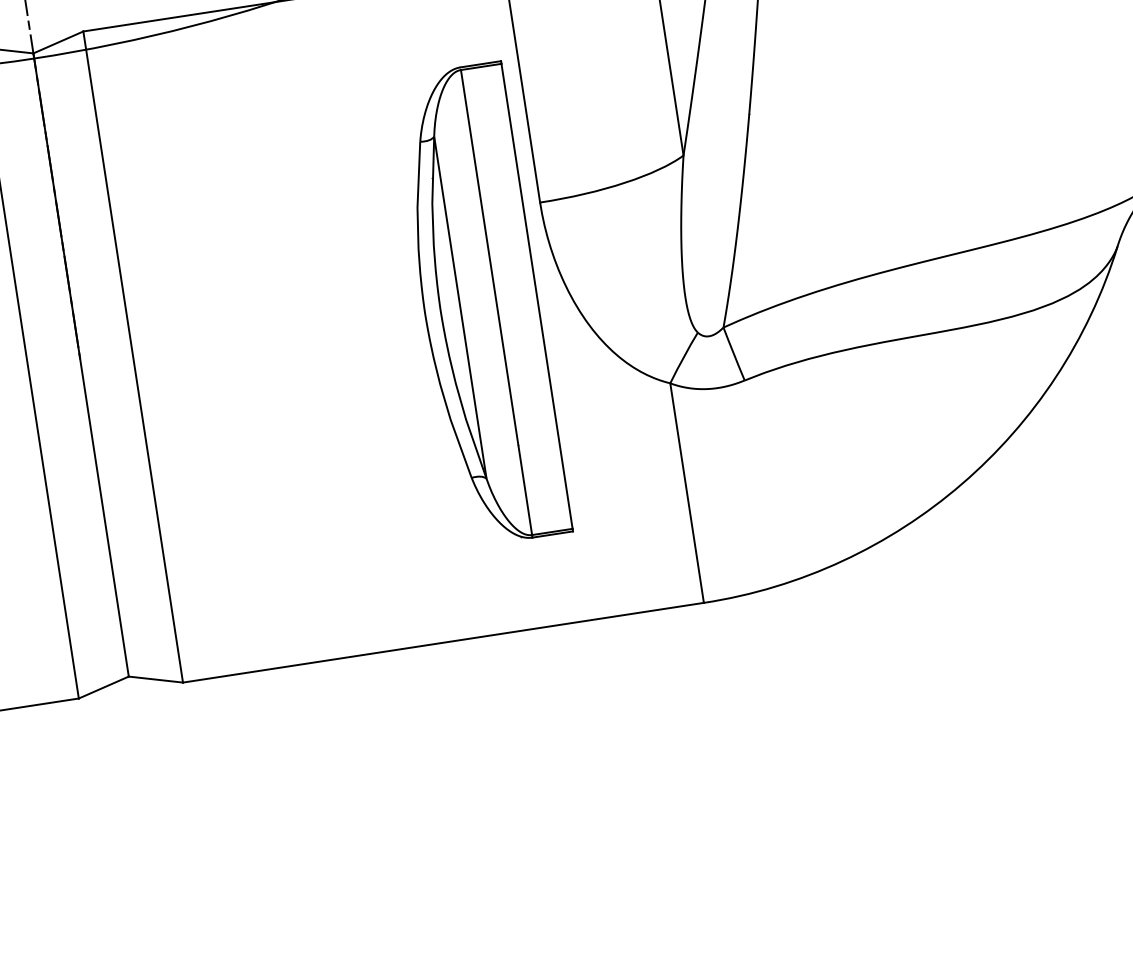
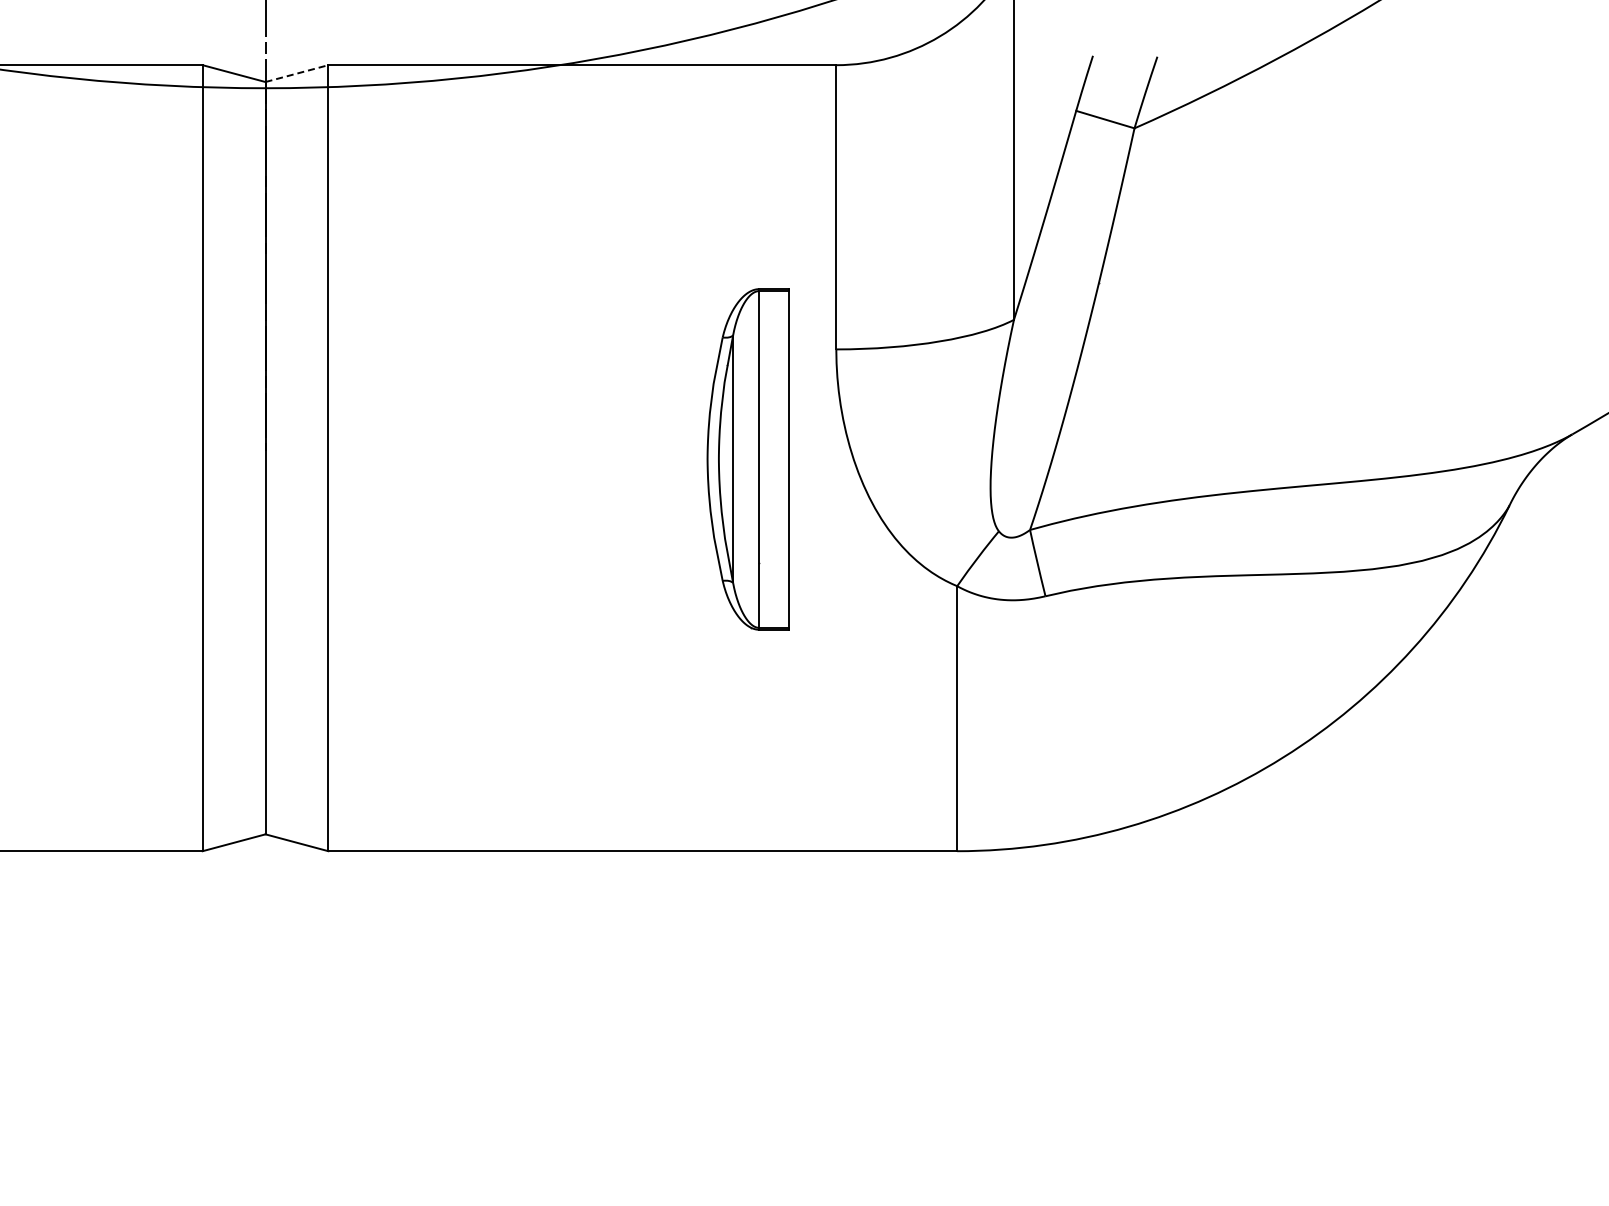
line: (57, 42) -> (296, 73), solid -> dashed
part: (480, 304) -> (747, 459), size x0.6

